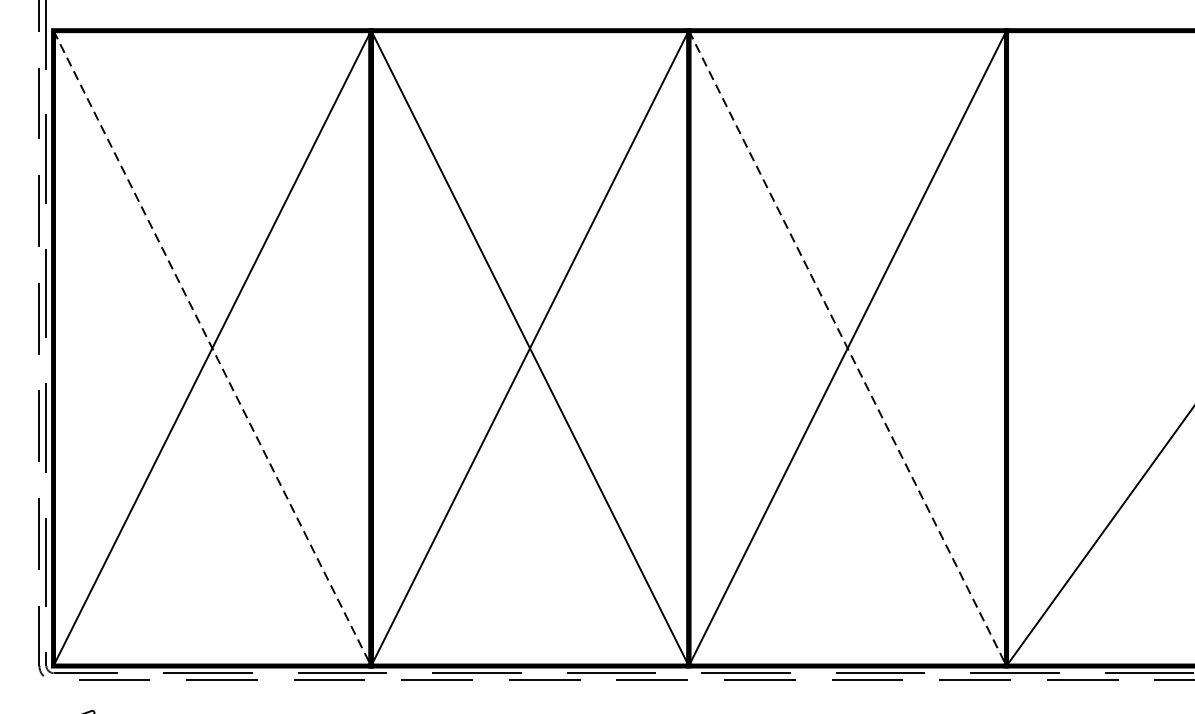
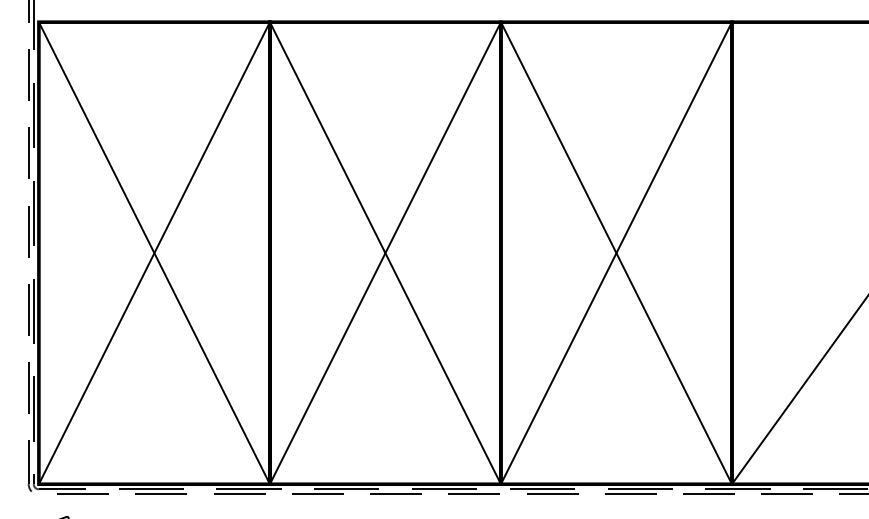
line: (212, 348) -> (154, 253), dashed -> solid
line: (847, 348) -> (616, 253), dashed -> solid

